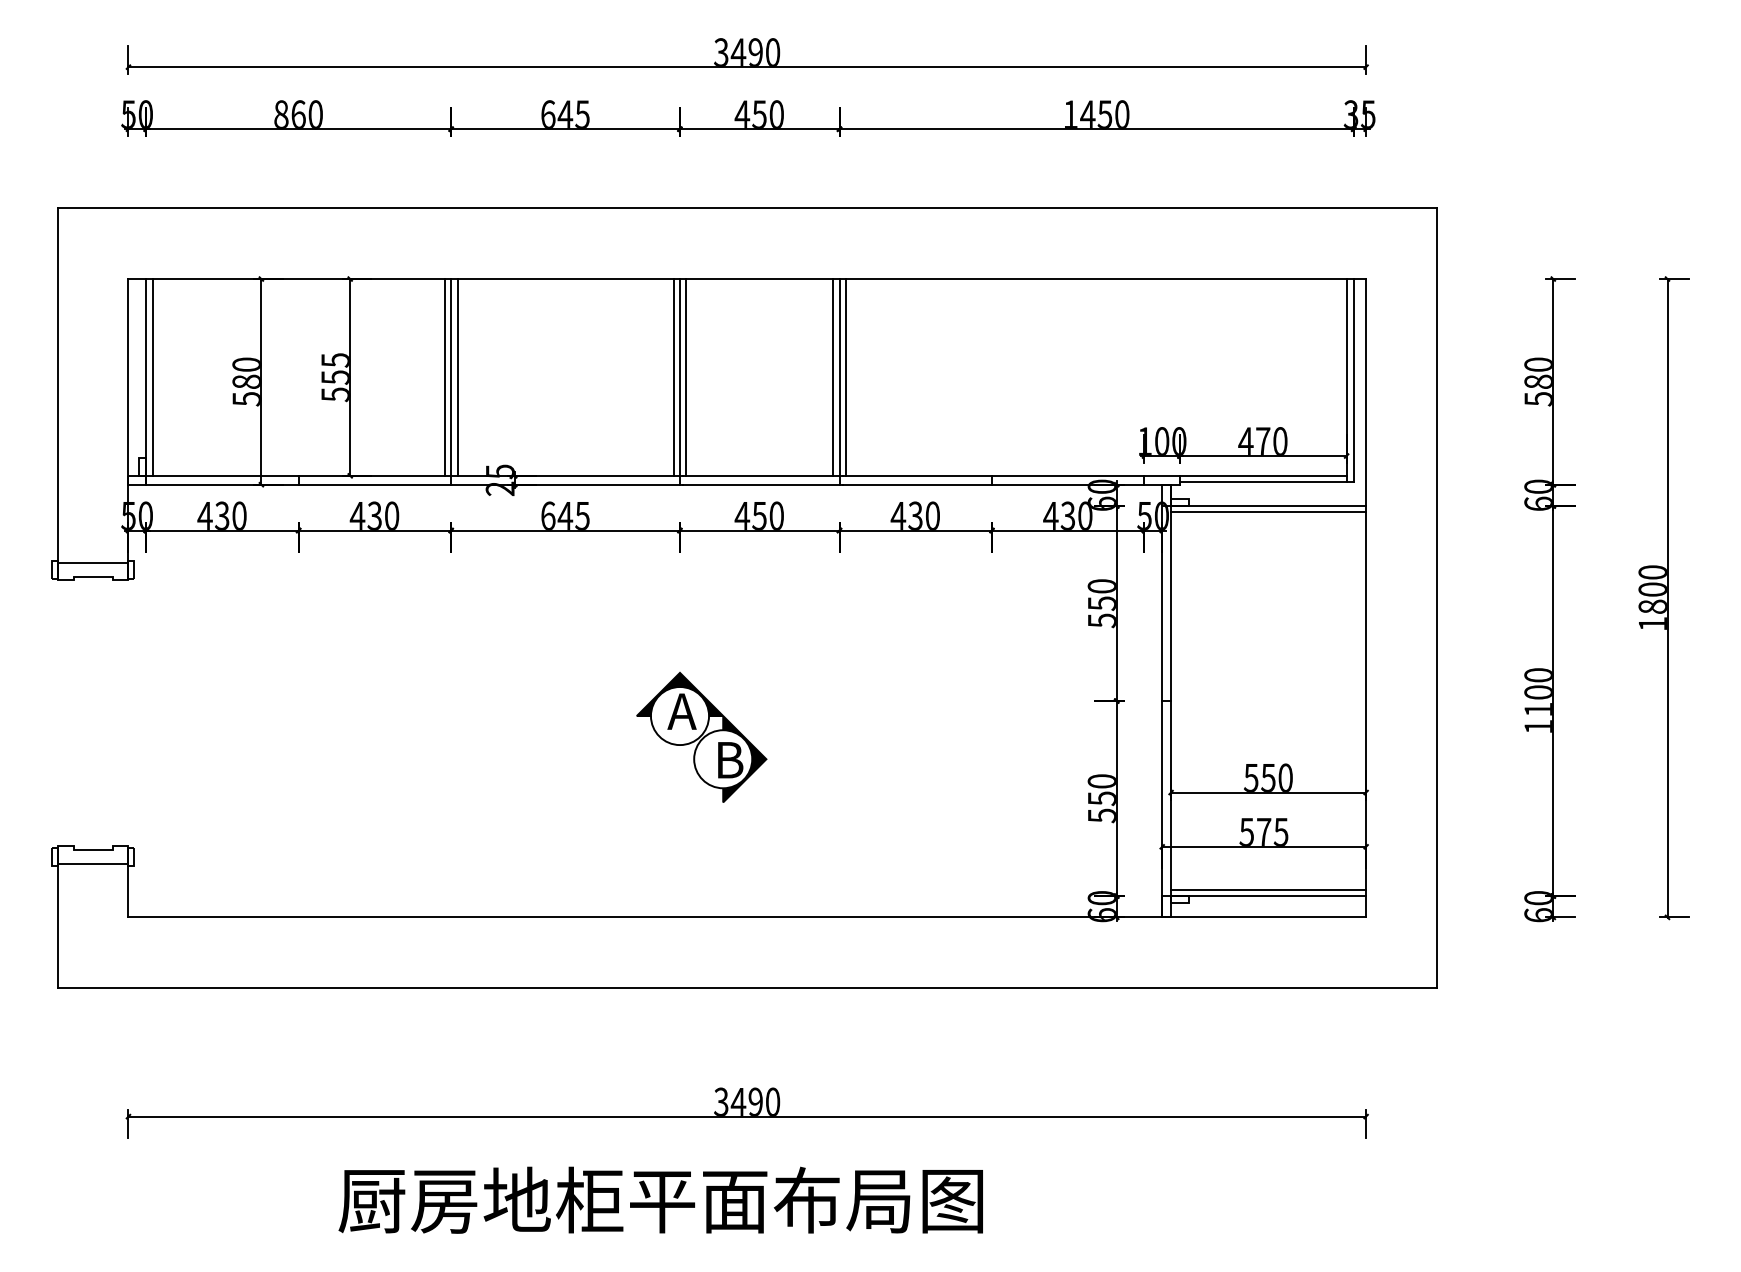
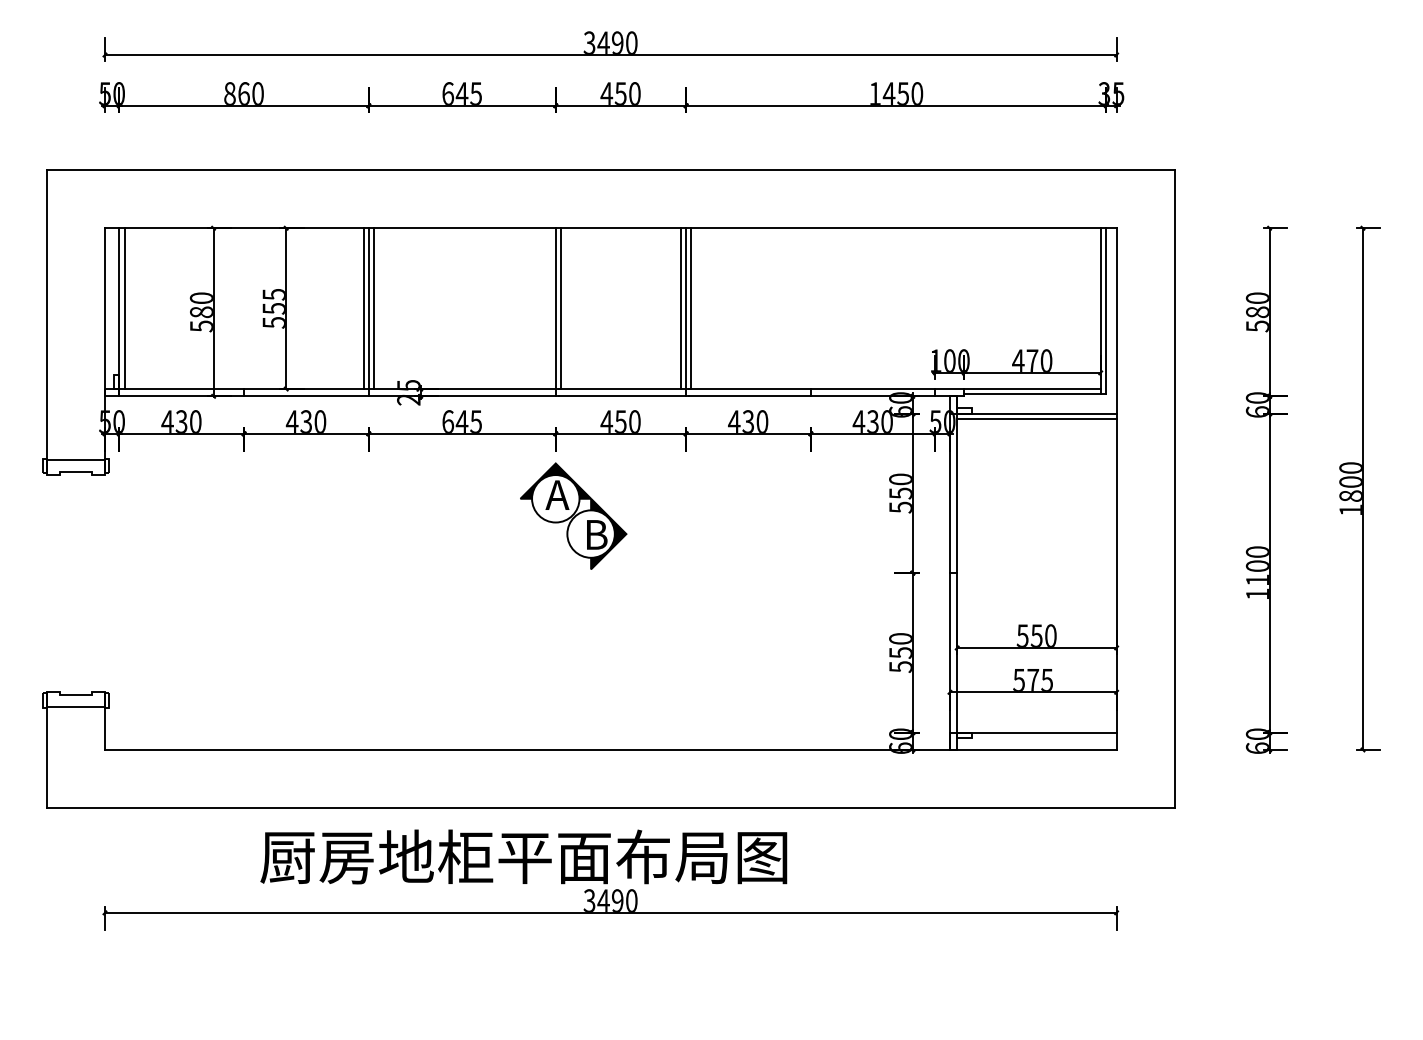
line: (673, 377) -> (550, 308), removed
part: (701, 736) -> (573, 515), moved
line: (1268, 889) -> (1036, 727), removed
text: (660, 1199) -> (523, 856), moved

